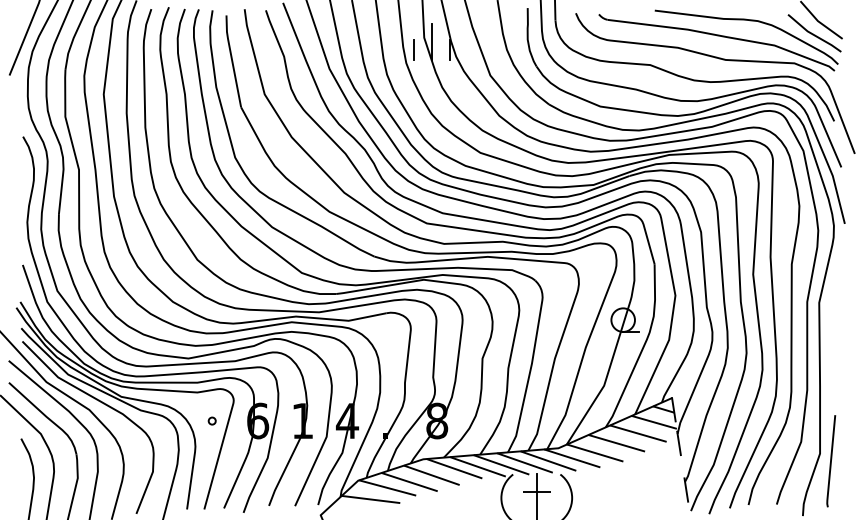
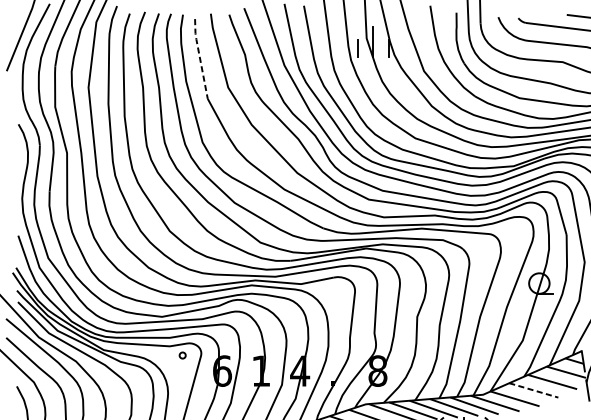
line: (232, 60) -> (200, 58), solid -> dashed
circle: (211, 420) -> (182, 355), moved
line: (617, 443) -> (534, 390), solid -> dashed

